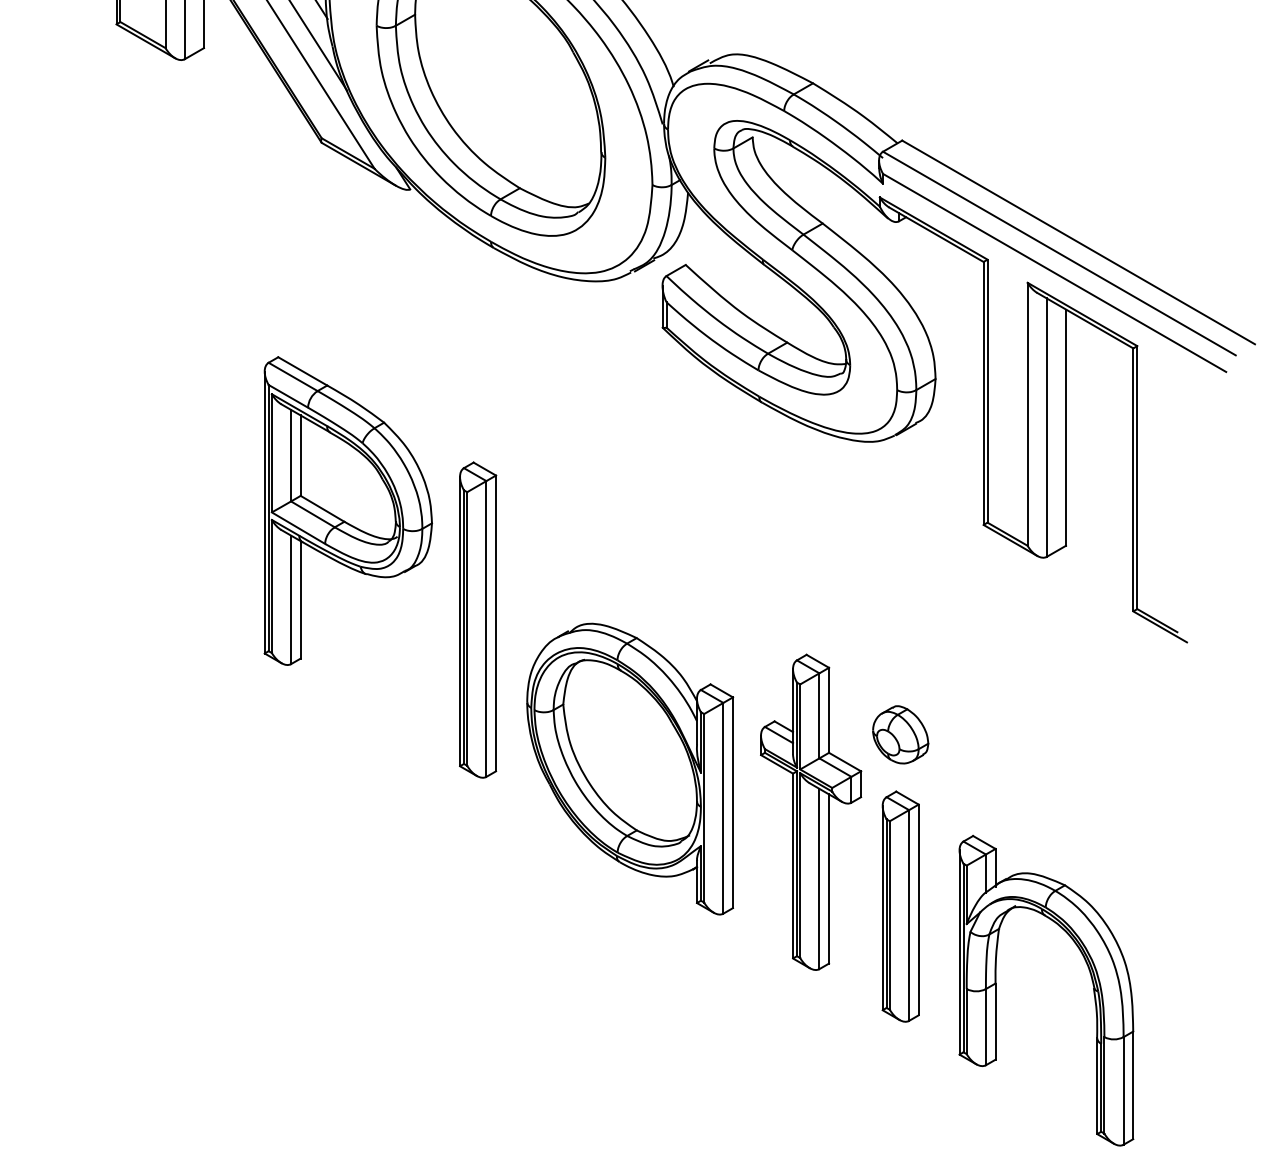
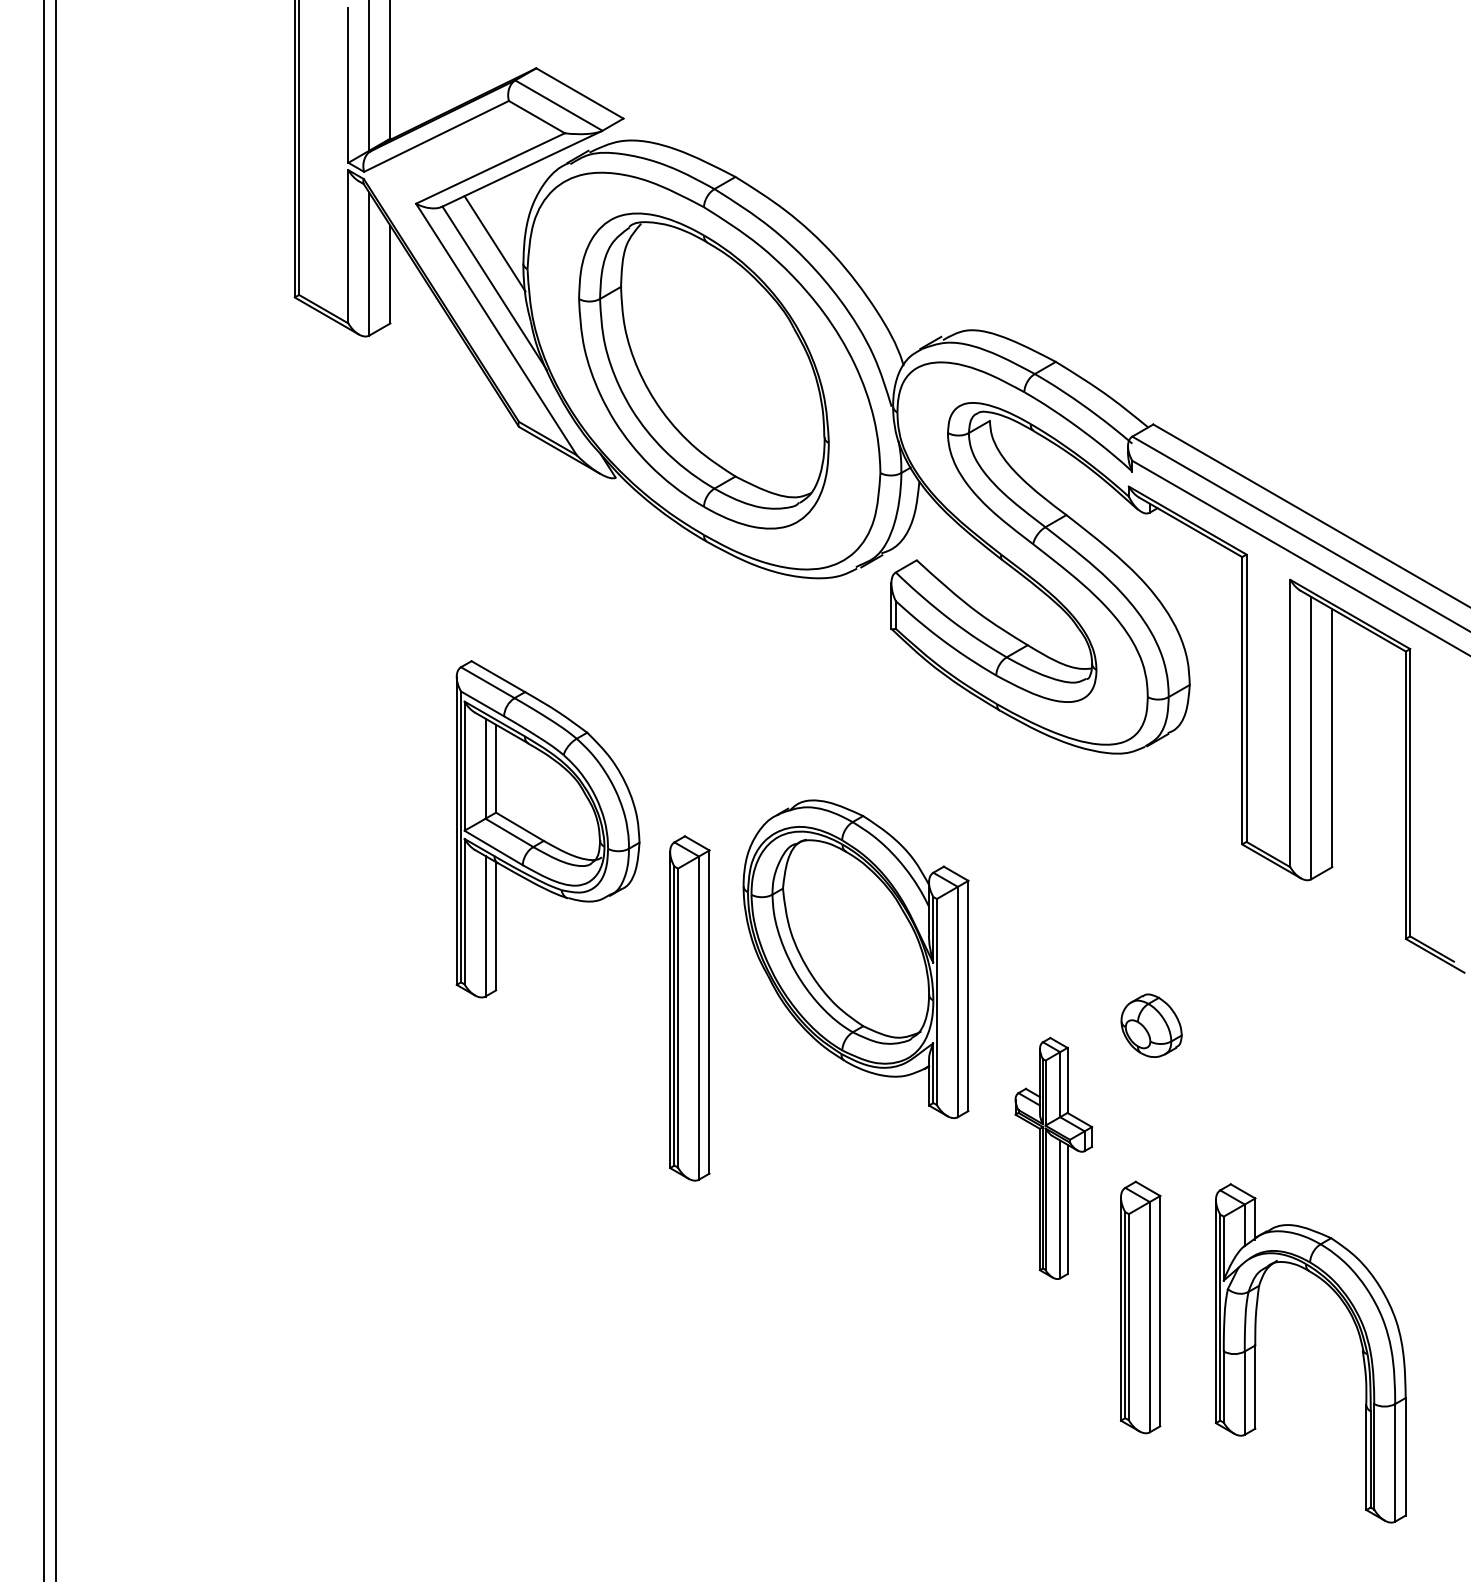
part: (477, 620) -> (689, 1008), moved
part: (900, 734) -> (1151, 1025), moved
part: (629, 769) -> (855, 959), moved
part: (810, 812) -> (1053, 1158), size x0.7
part: (900, 906) -> (1140, 1307), moved

